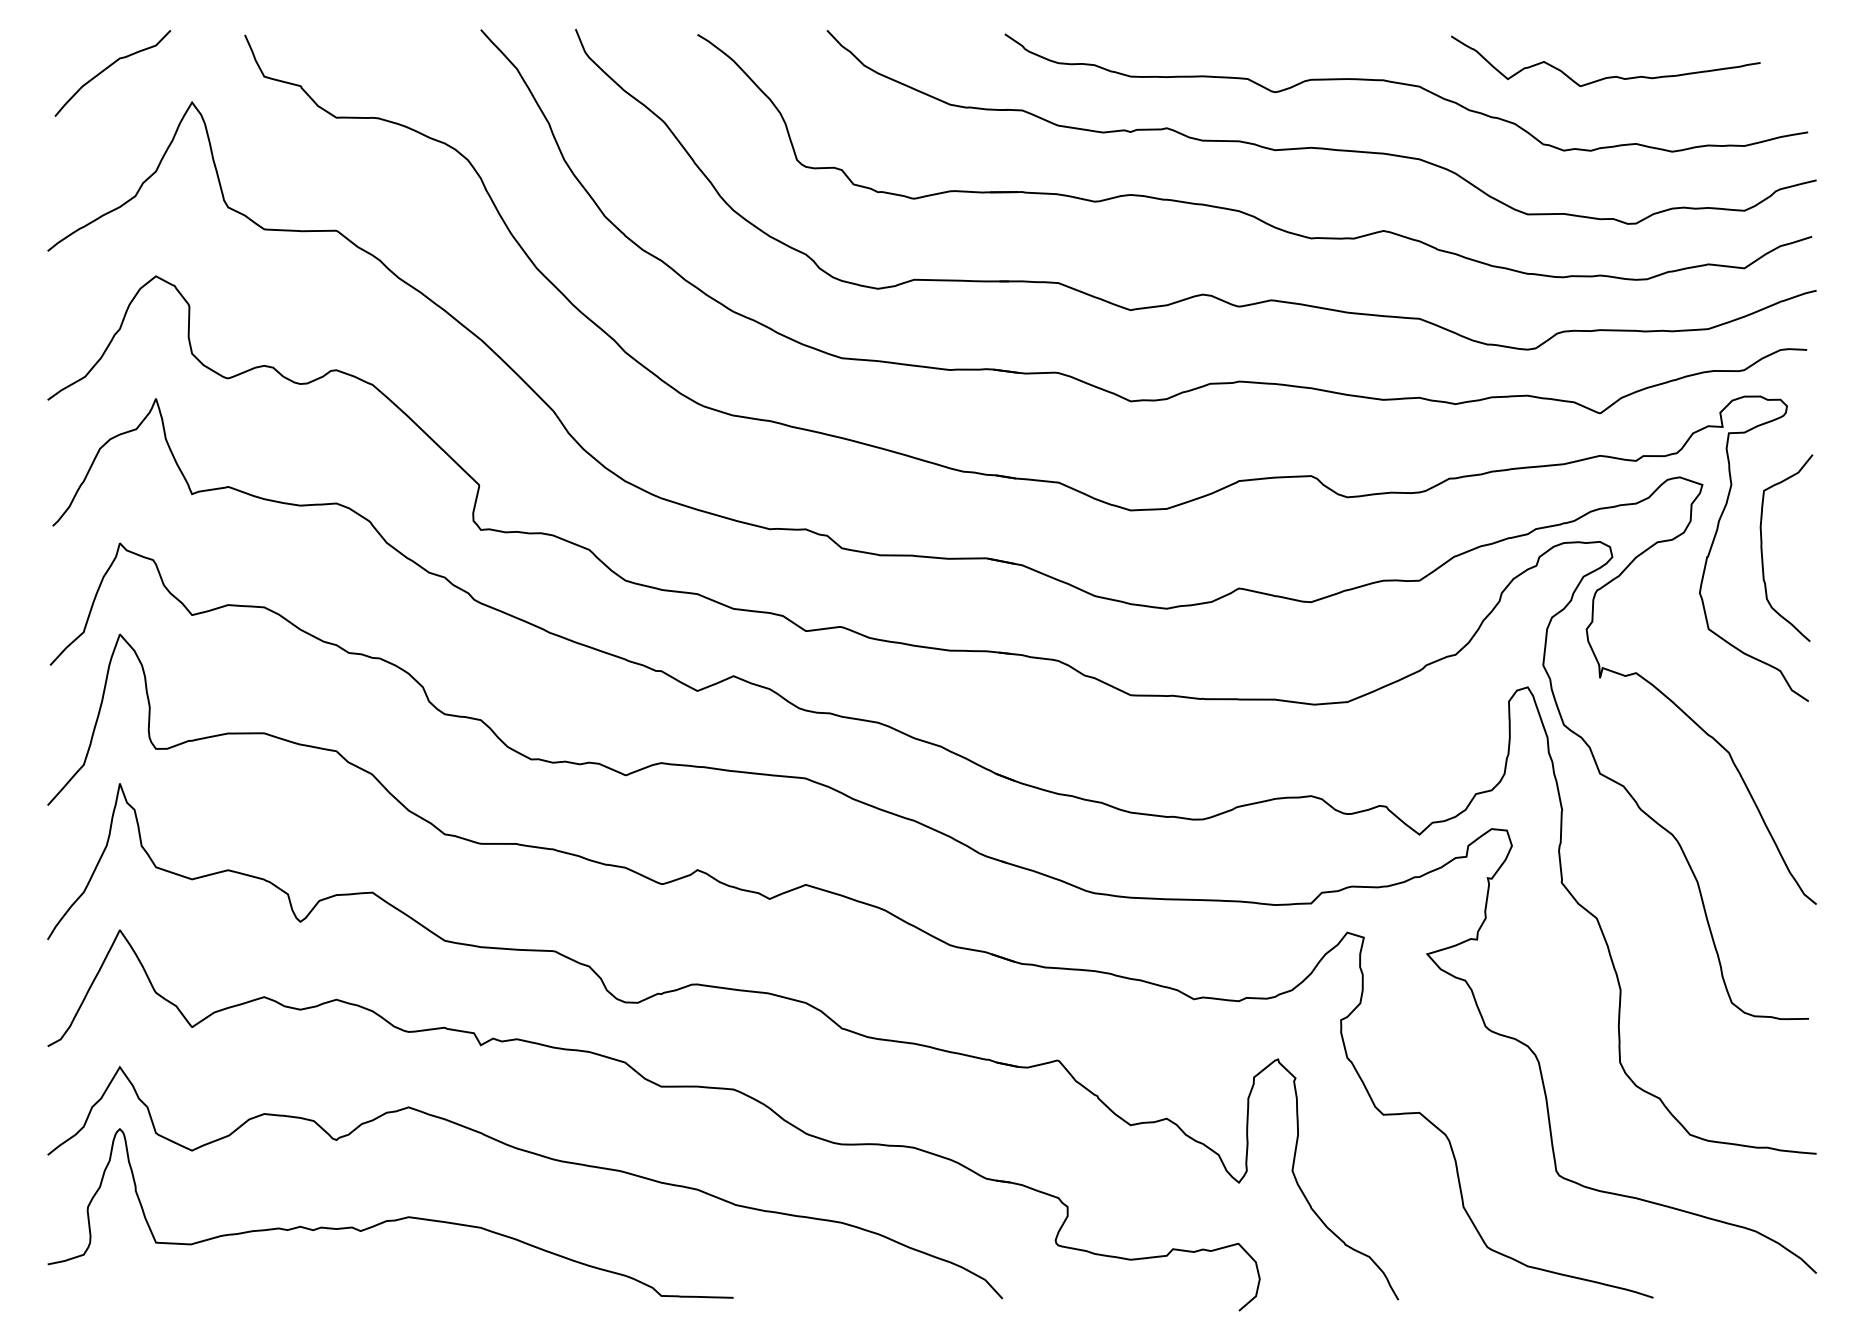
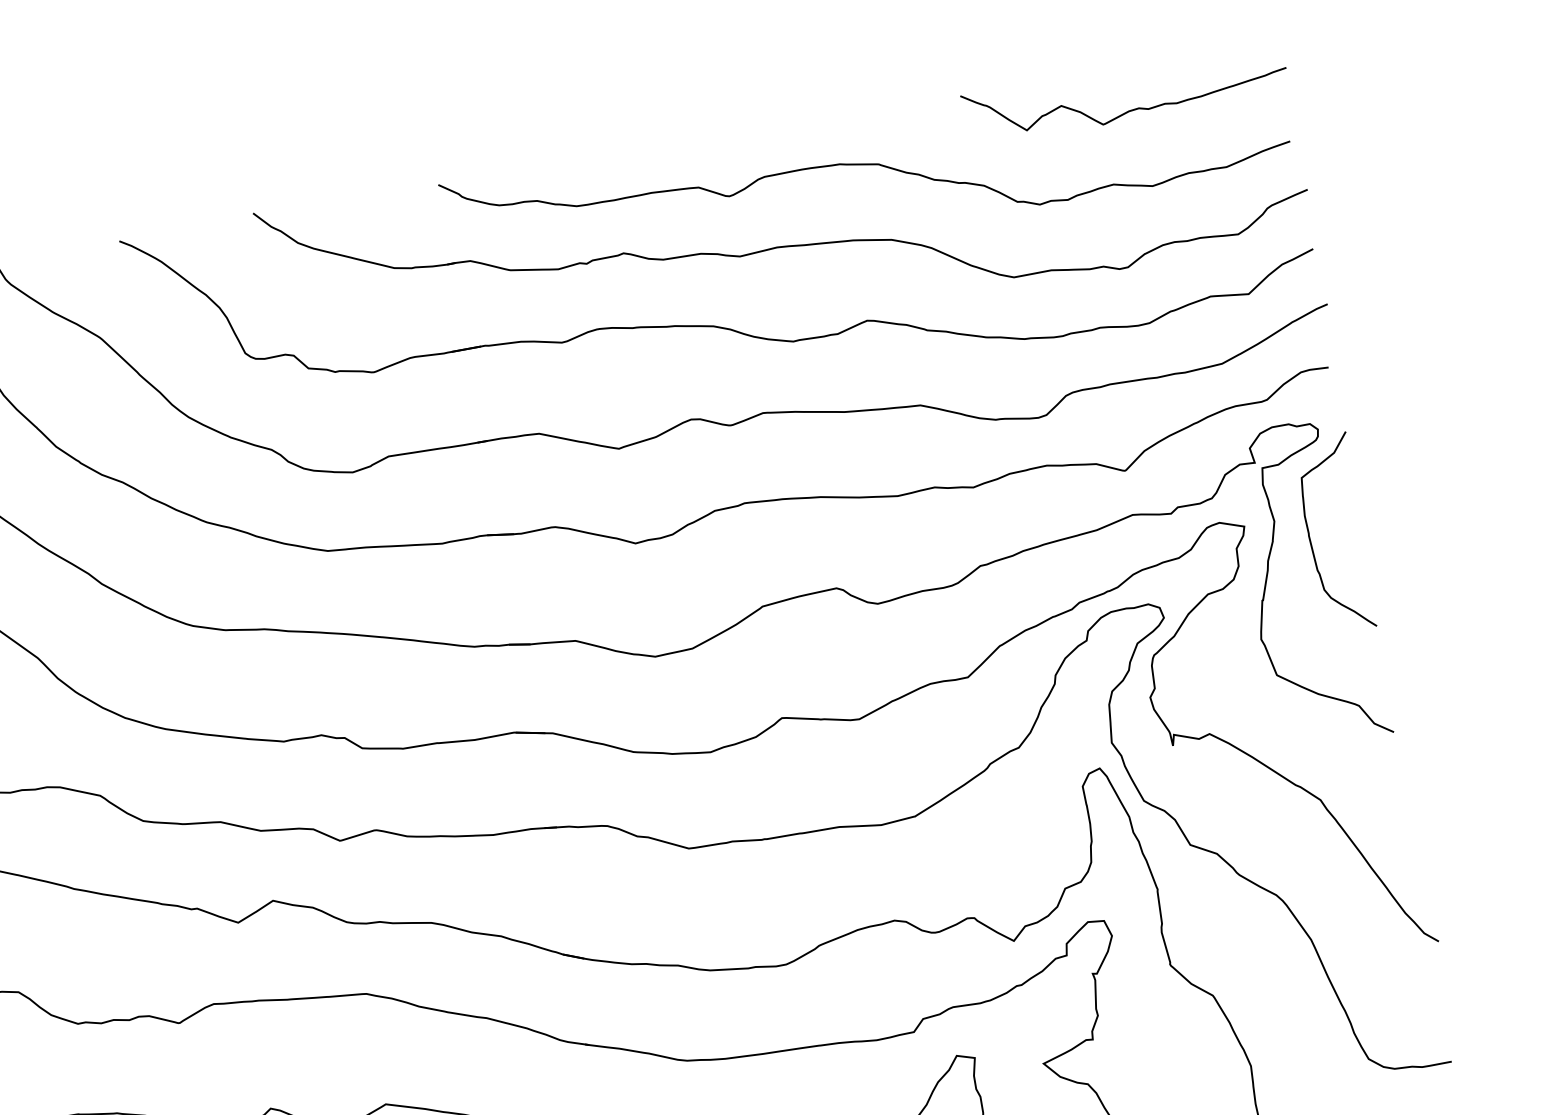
curve: (1608, 76) -> (1130, 109), moved
curve: (1762, 547) -> (1310, 537), moved

